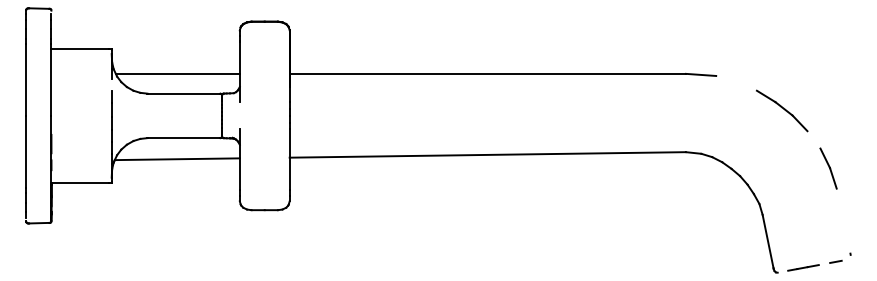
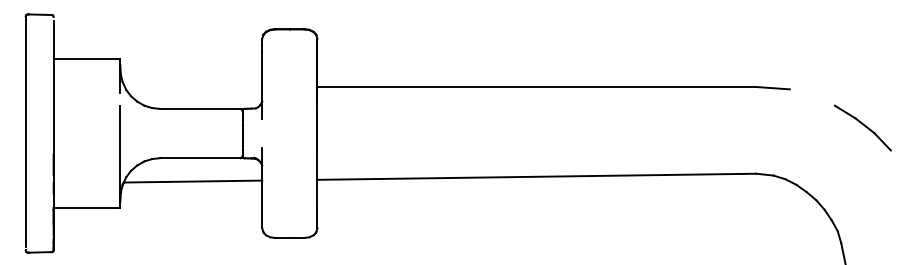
line: (177, 73) -> (193, 86), removed

